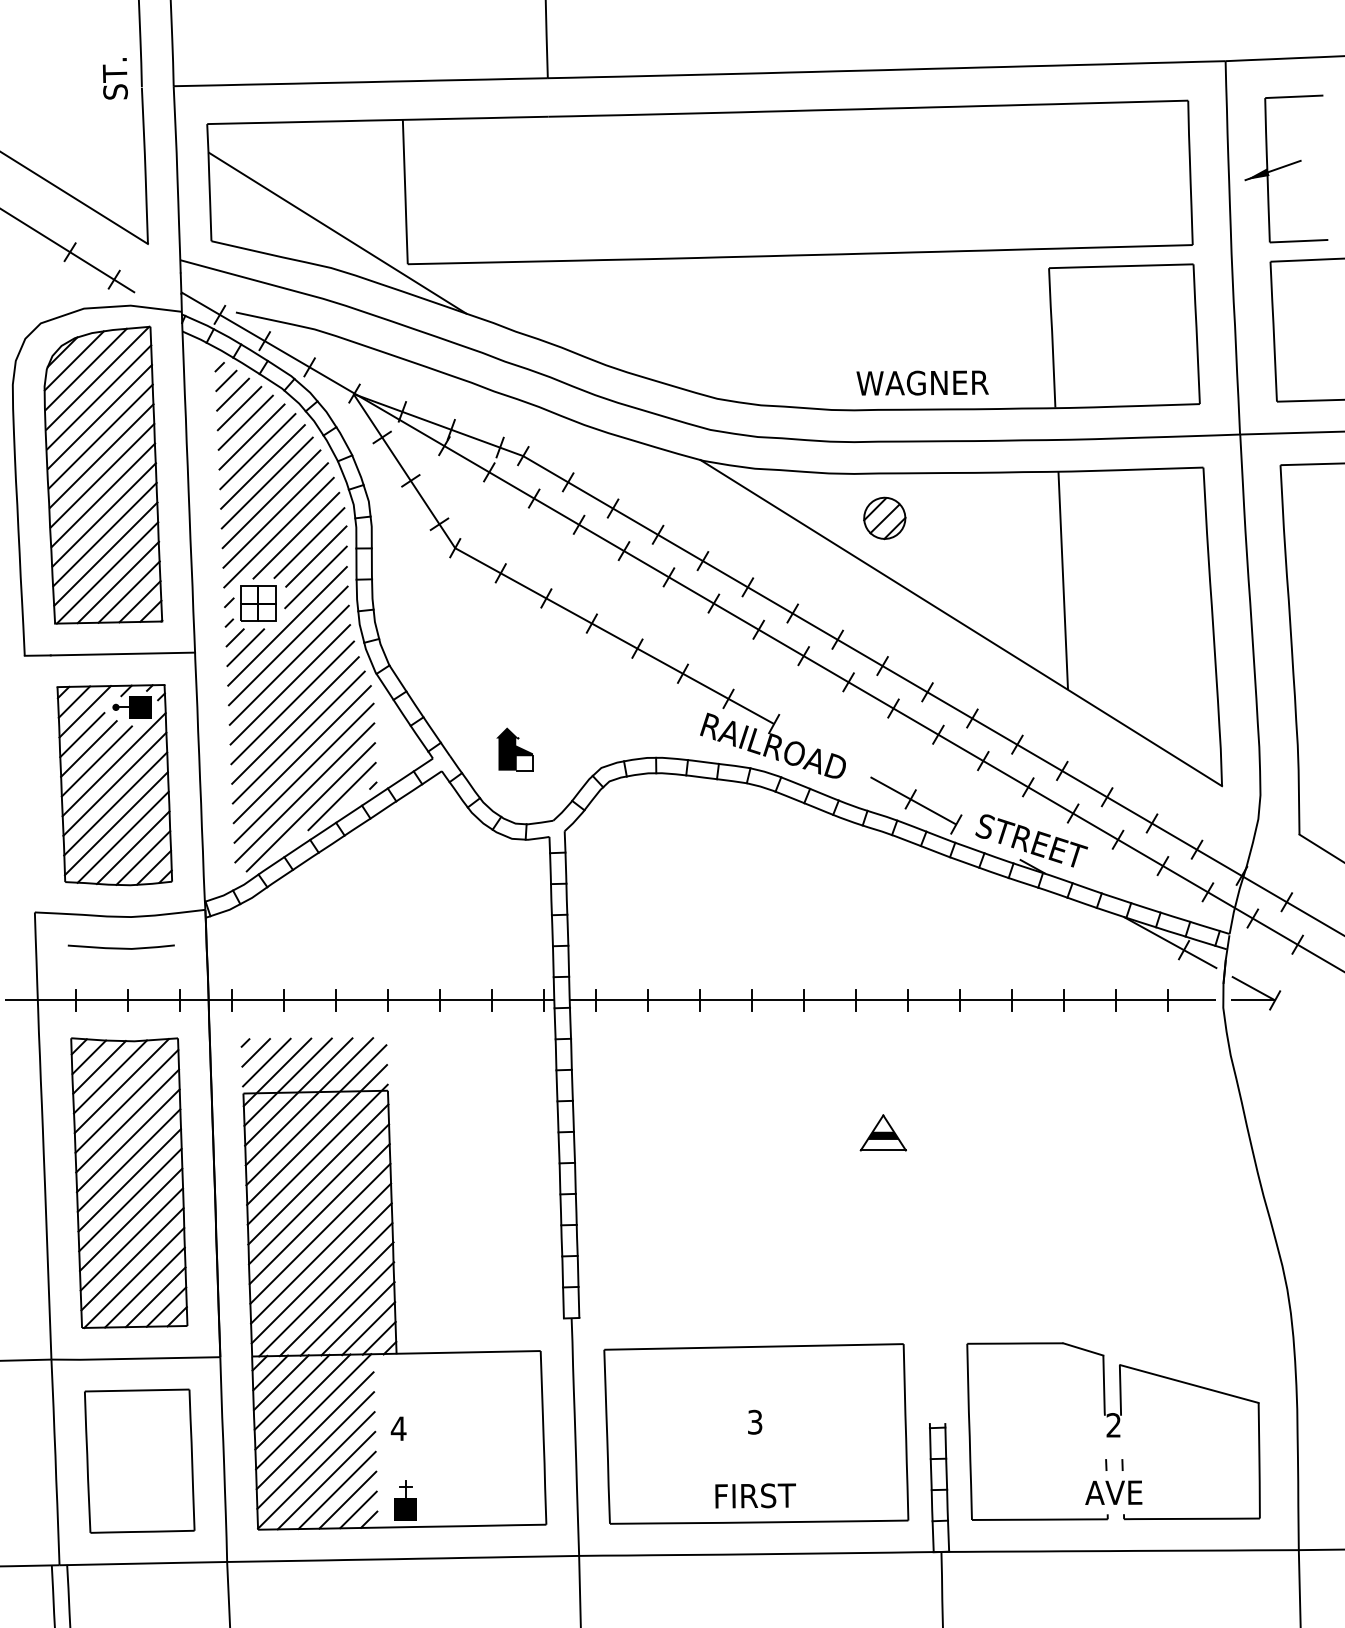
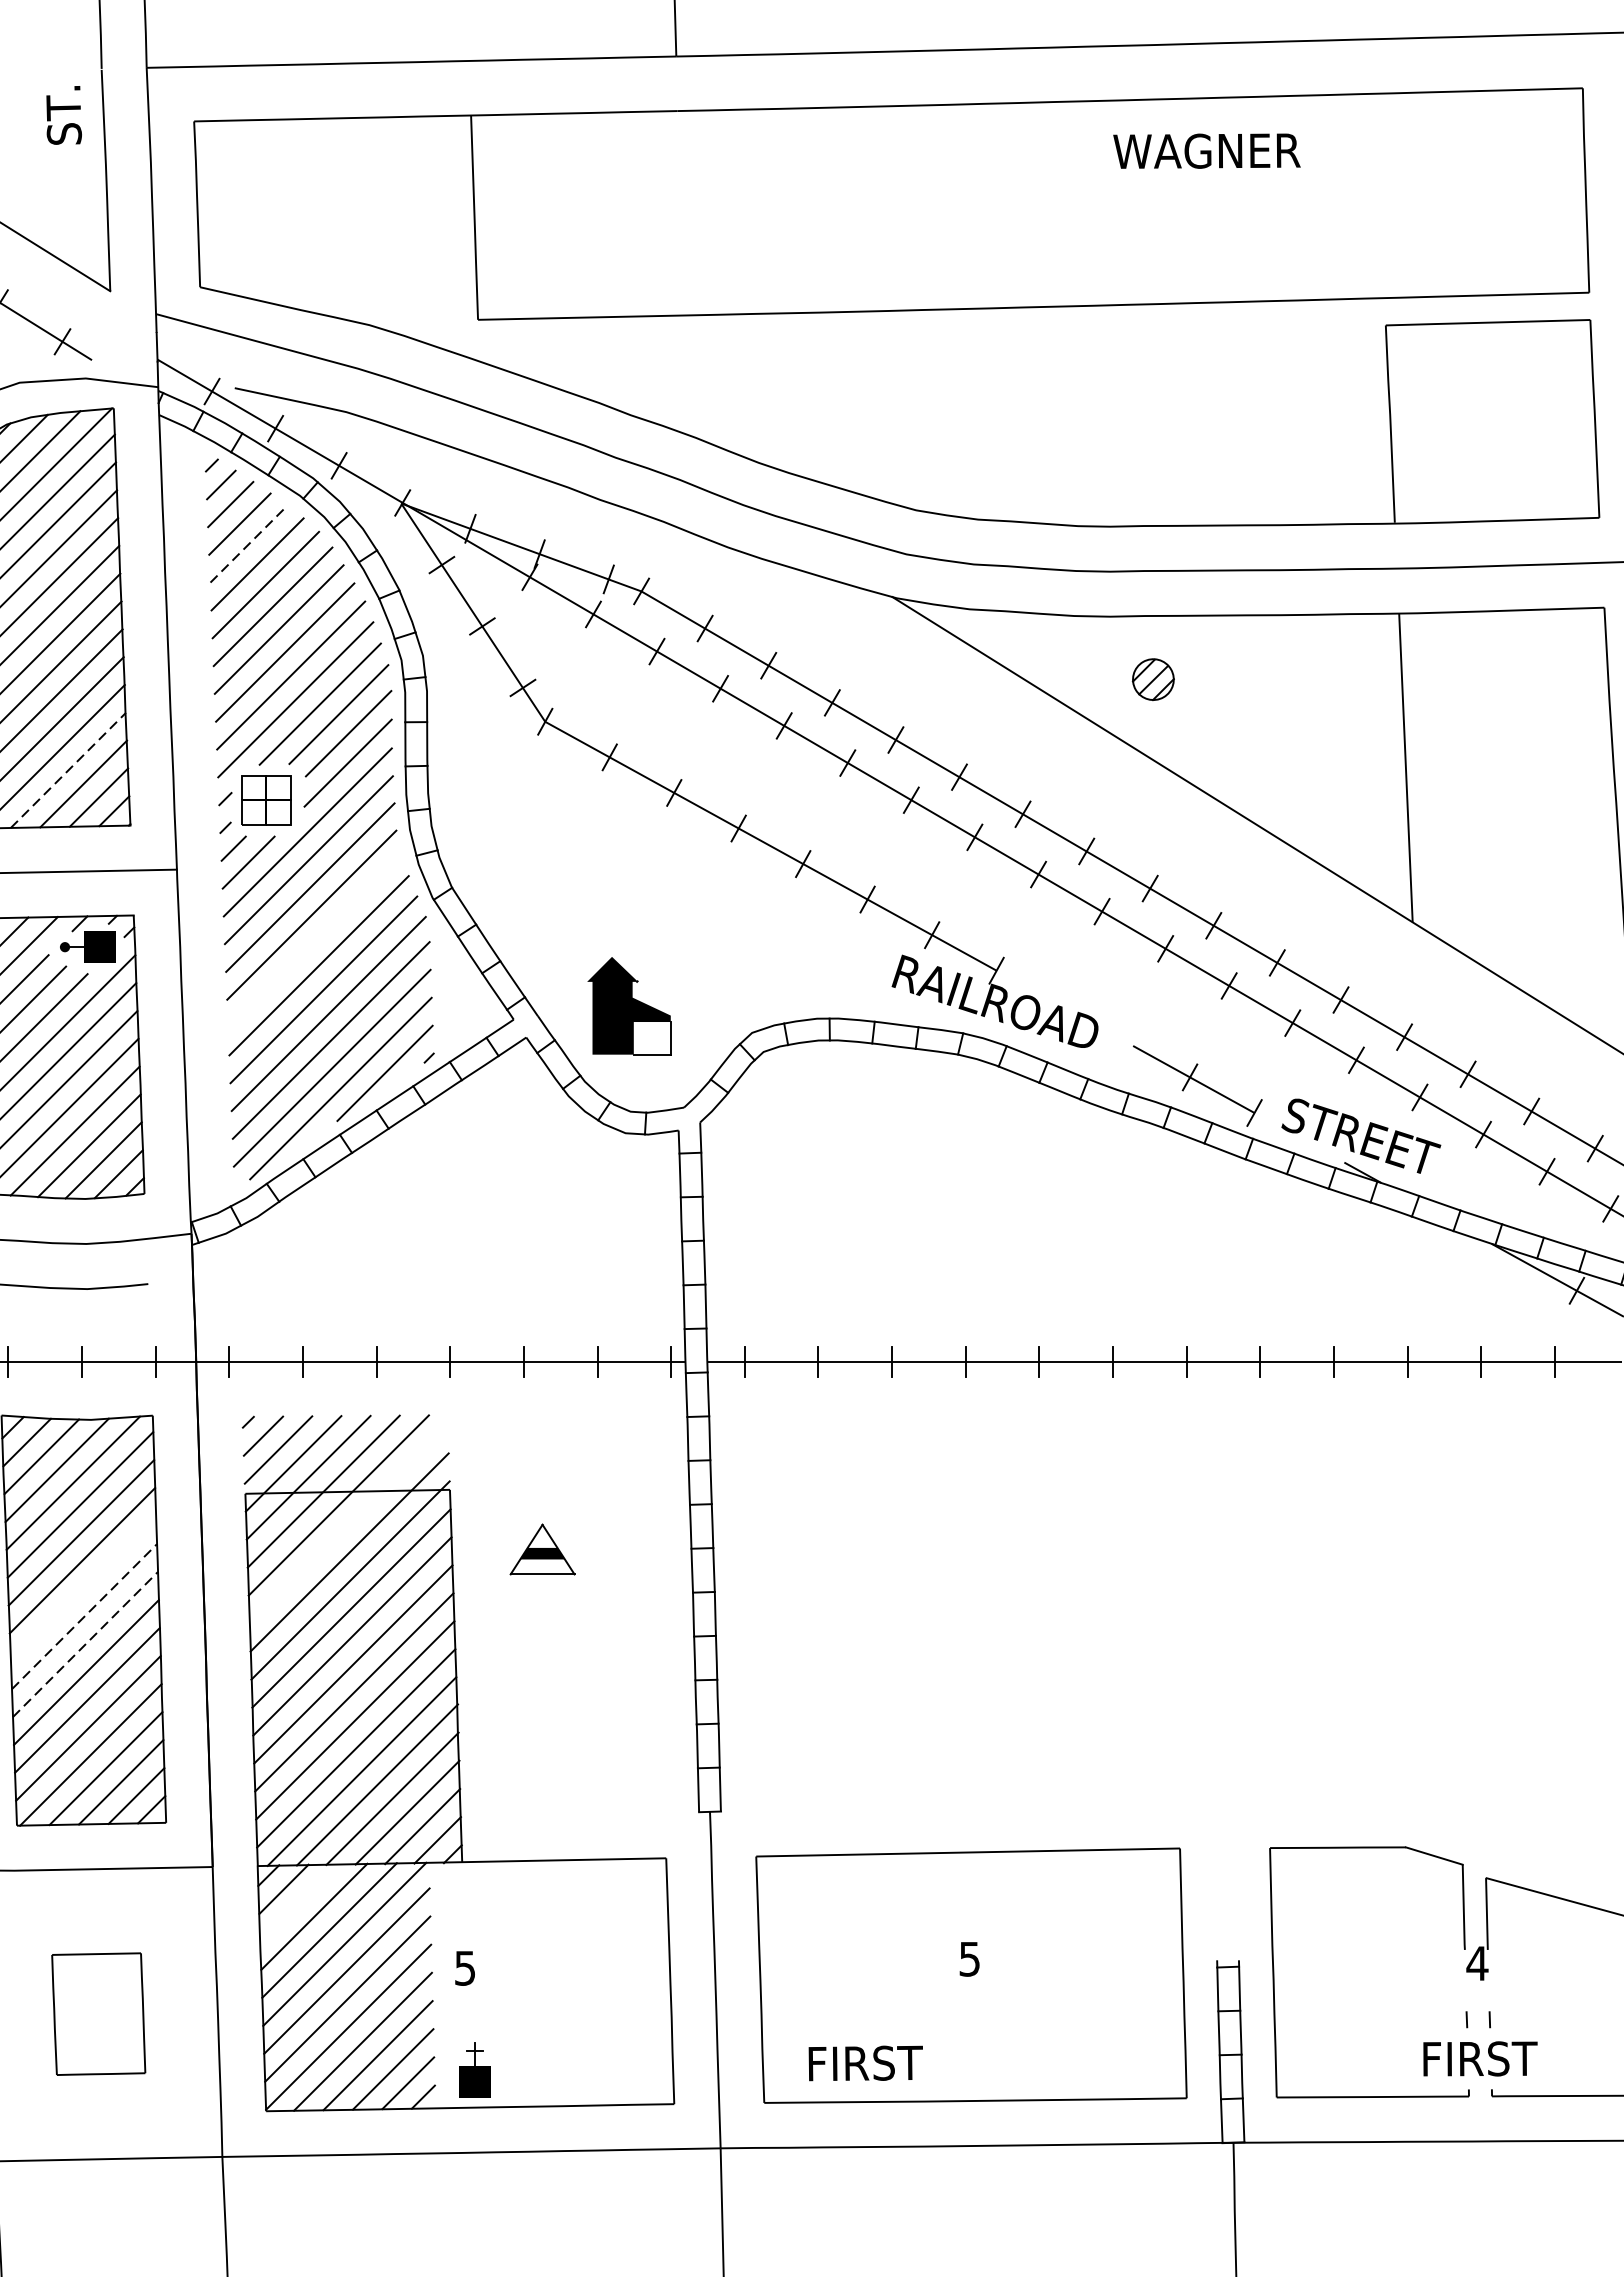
text: (114, 78) -> (62, 114), moved
line: (337, 232) -> (378, 274), removed
text: (922, 382) -> (1206, 150), moved
line: (246, 422) -> (249, 543), solid -> dashed
part: (884, 518) -> (1152, 679), size x0.7
line: (118, 582) -> (68, 770), solid -> dashed
line: (292, 702) -> (314, 940), removed
part: (514, 749) -> (629, 1006), size x1.6
line: (316, 1115) -> (348, 1524), removed
part: (882, 1132) -> (541, 1548), moved
line: (128, 1160) -> (82, 1588), removed
line: (130, 1179) -> (85, 1615), solid -> dashed
line: (130, 1199) -> (85, 1643), solid -> dashed
line: (281, 1382) -> (299, 1902), removed
text: (755, 1421) -> (970, 1958), 3 -> 5
text: (1113, 1425) -> (1477, 1963), 2 -> 4
text: (398, 1428) -> (464, 1967), 4 -> 5
part: (139, 1460) -> (98, 2013), size x0.6
text: (1115, 1492) -> (1479, 2058), AVE -> FIRST
text: (755, 1495) -> (865, 2062), moved

